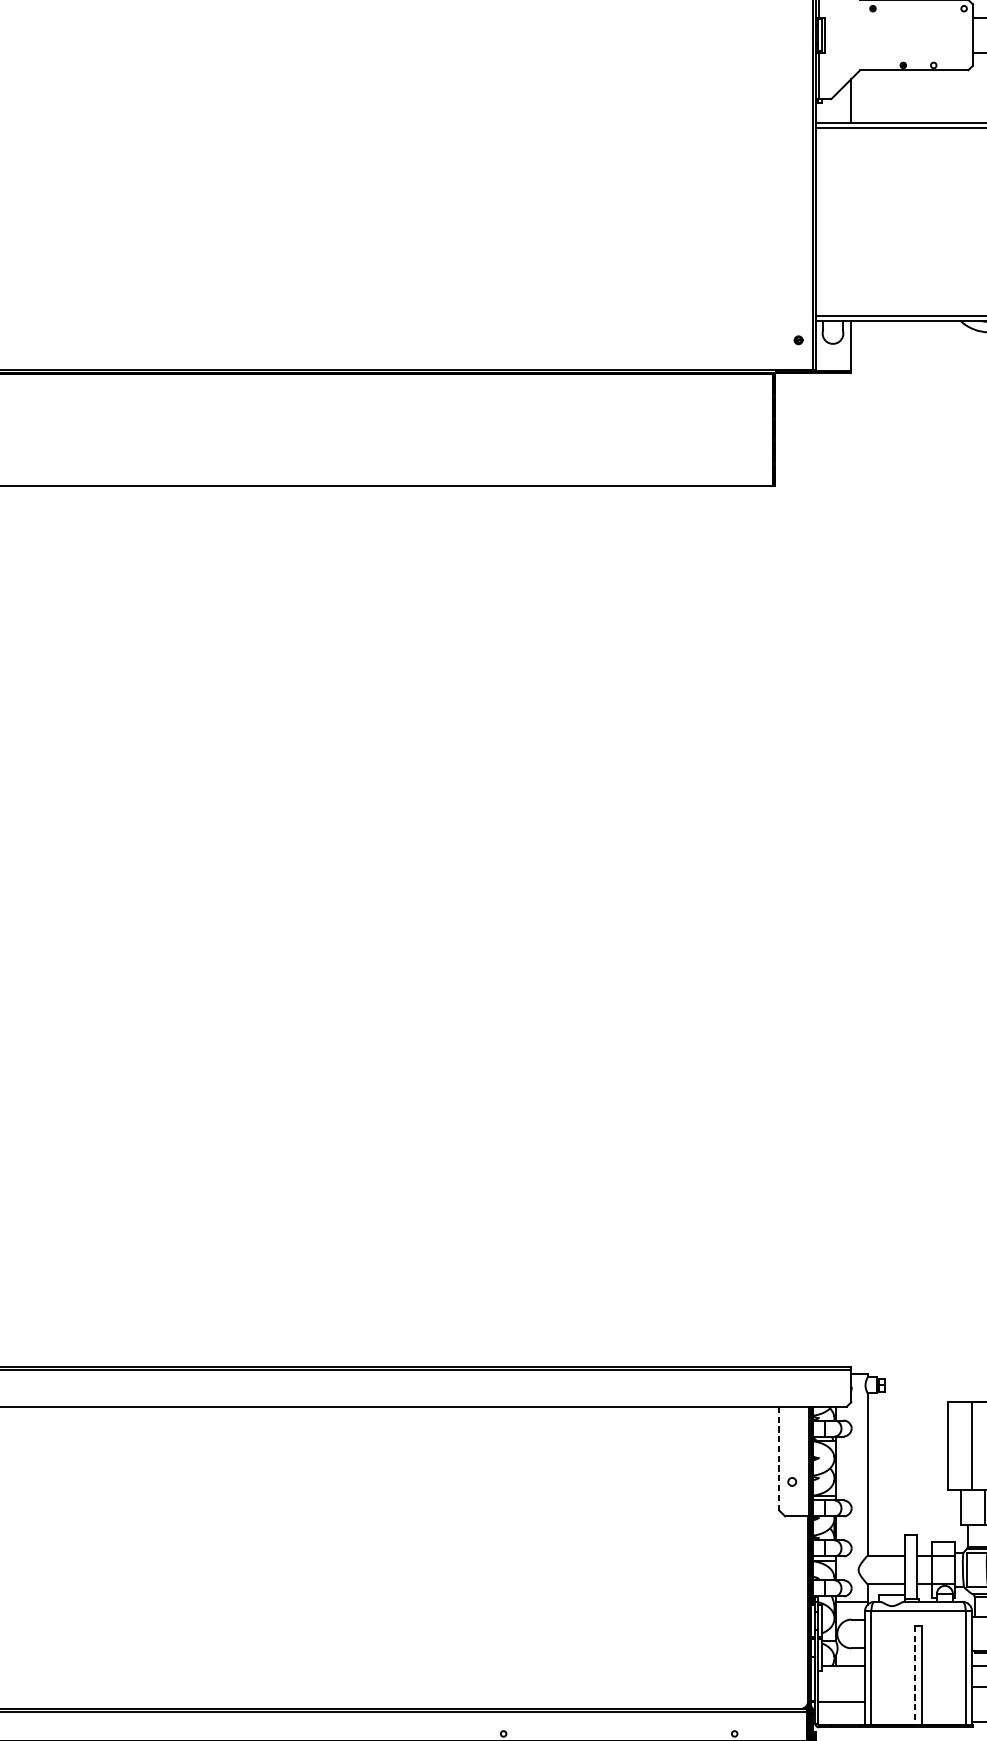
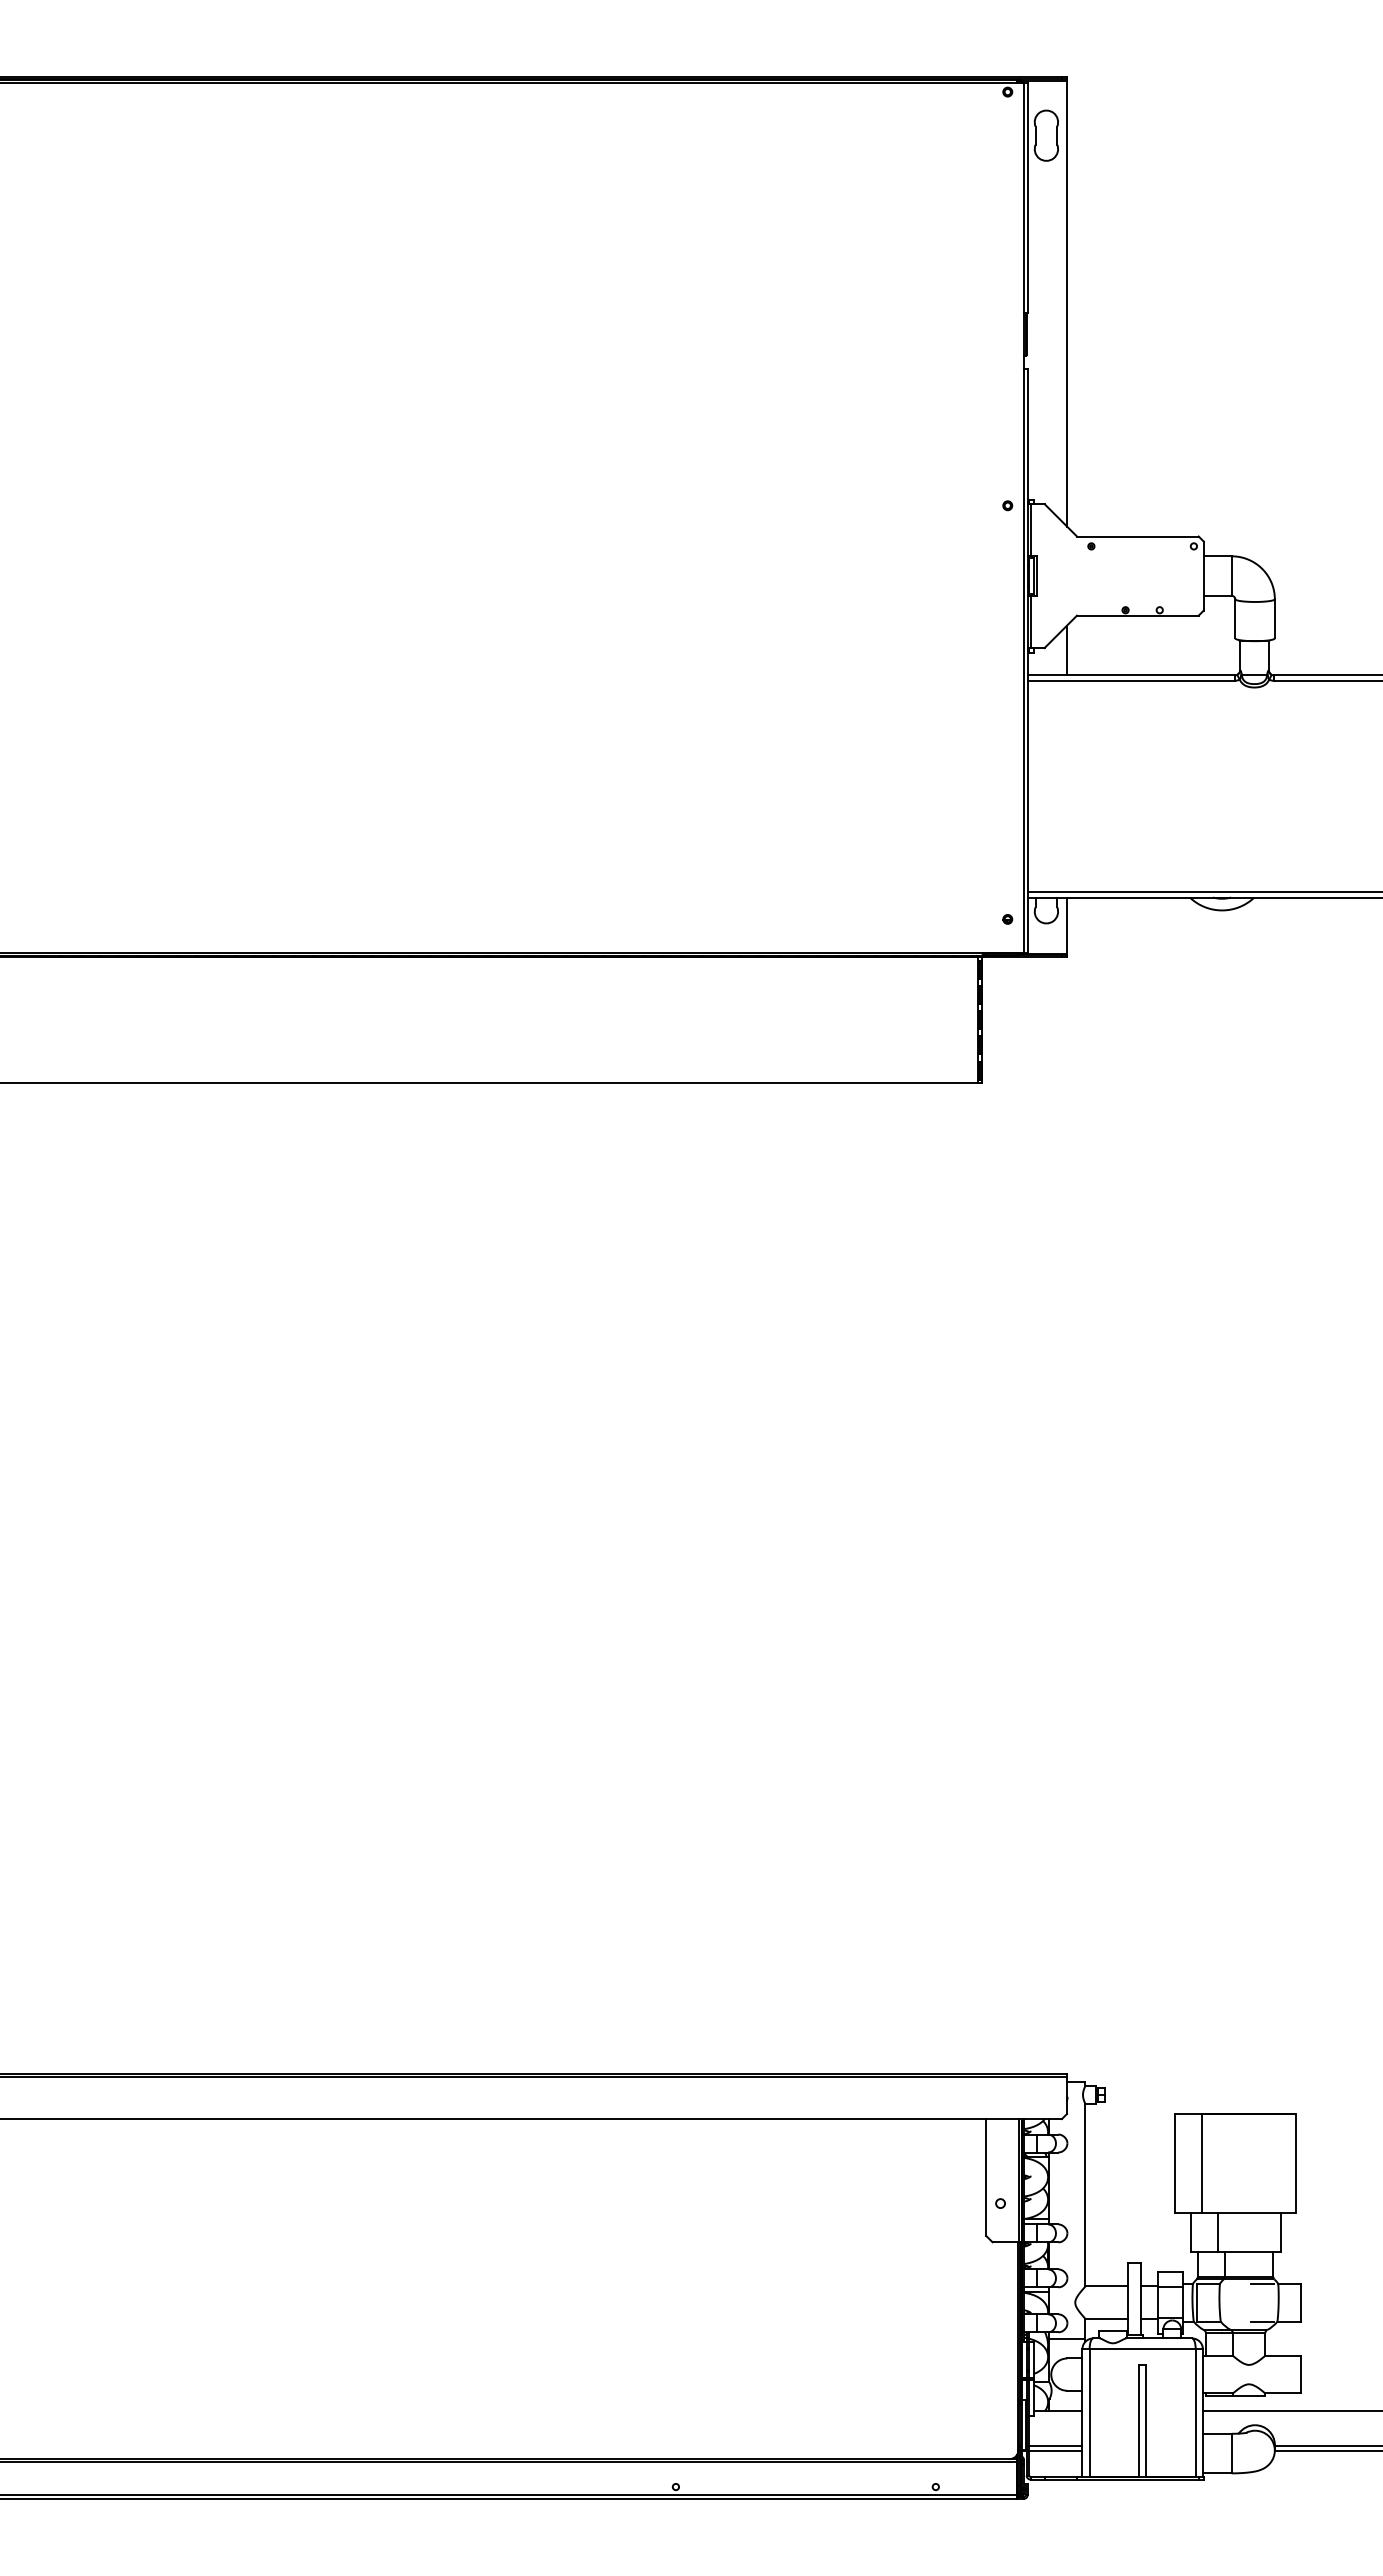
line: (779, 1458) -> (986, 2177), dashed -> solid
line: (915, 1675) -> (1139, 2421), dashed -> solid
line: (841, 1697) -> (1055, 2445), added

